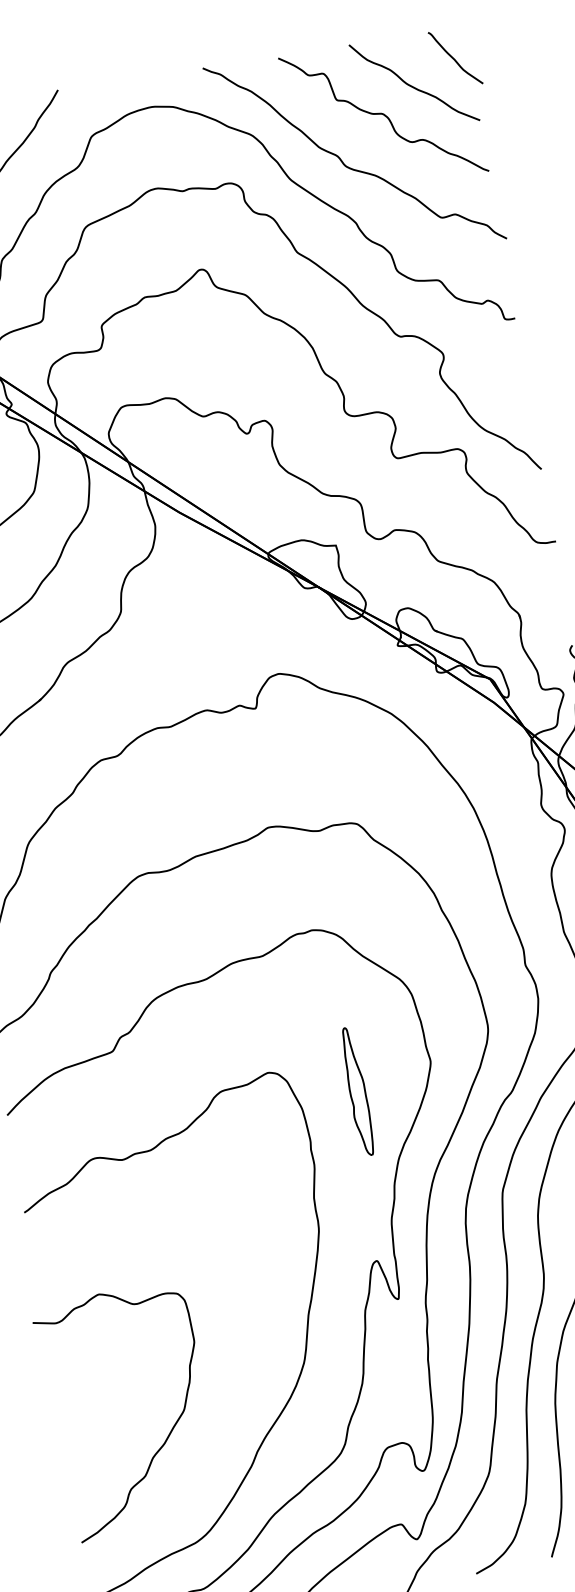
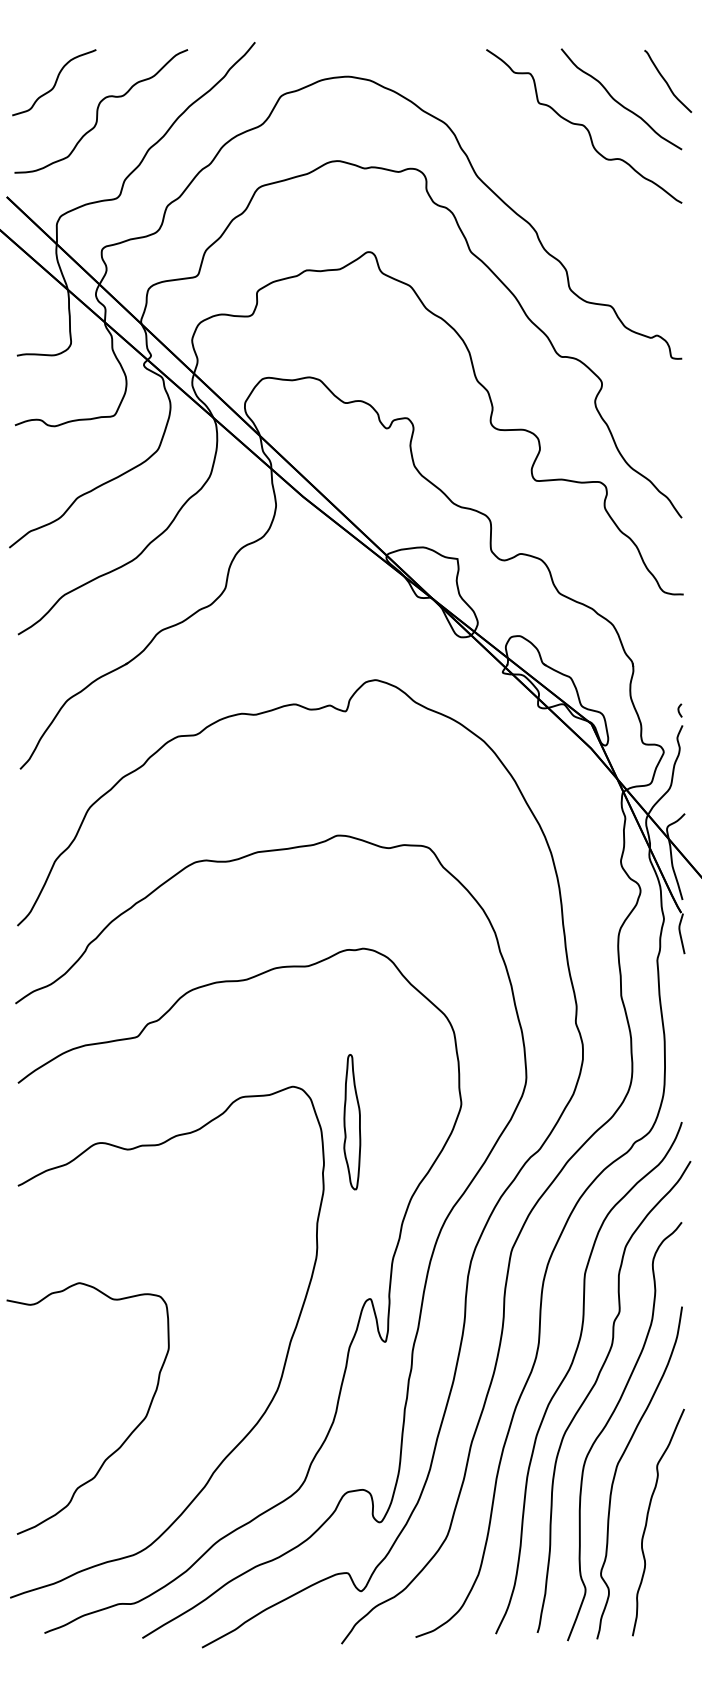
curve: (343, 161) -> (534, 167), removed
part: (358, 1091) -> (352, 1122), moved

